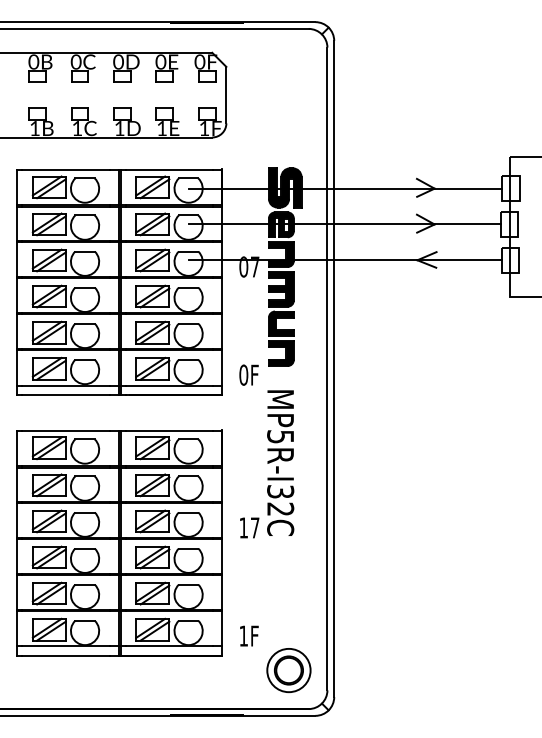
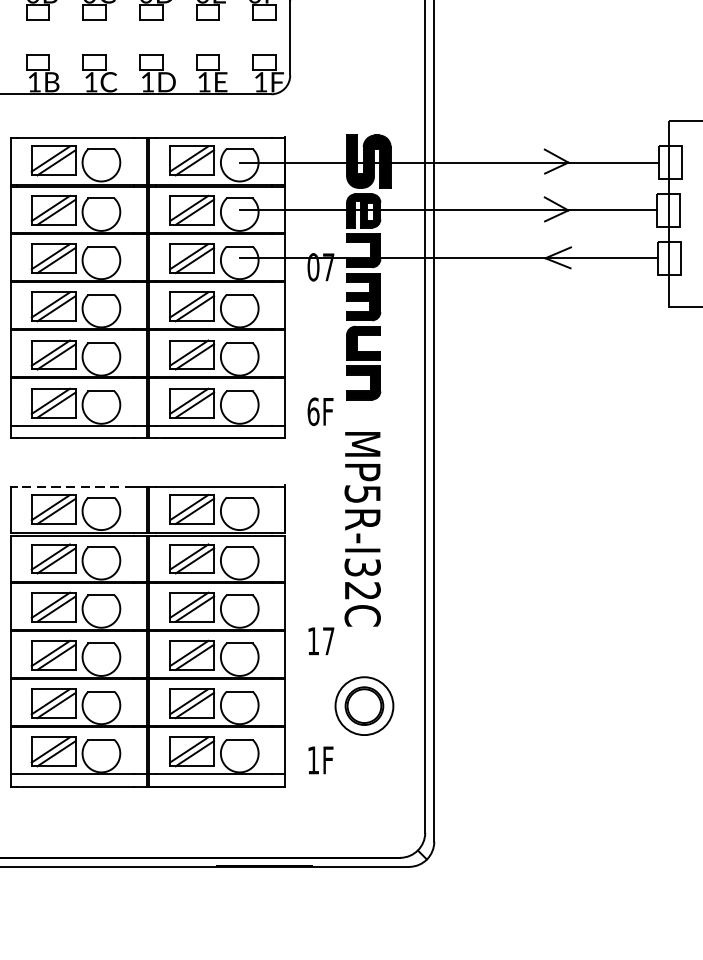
text: (243, 374) -> (313, 410), 0F -> 6F
line: (65, 431) -> (75, 487), solid -> dashed
text: (249, 527) -> (321, 640), moved
part: (288, 670) -> (363, 706), moved

